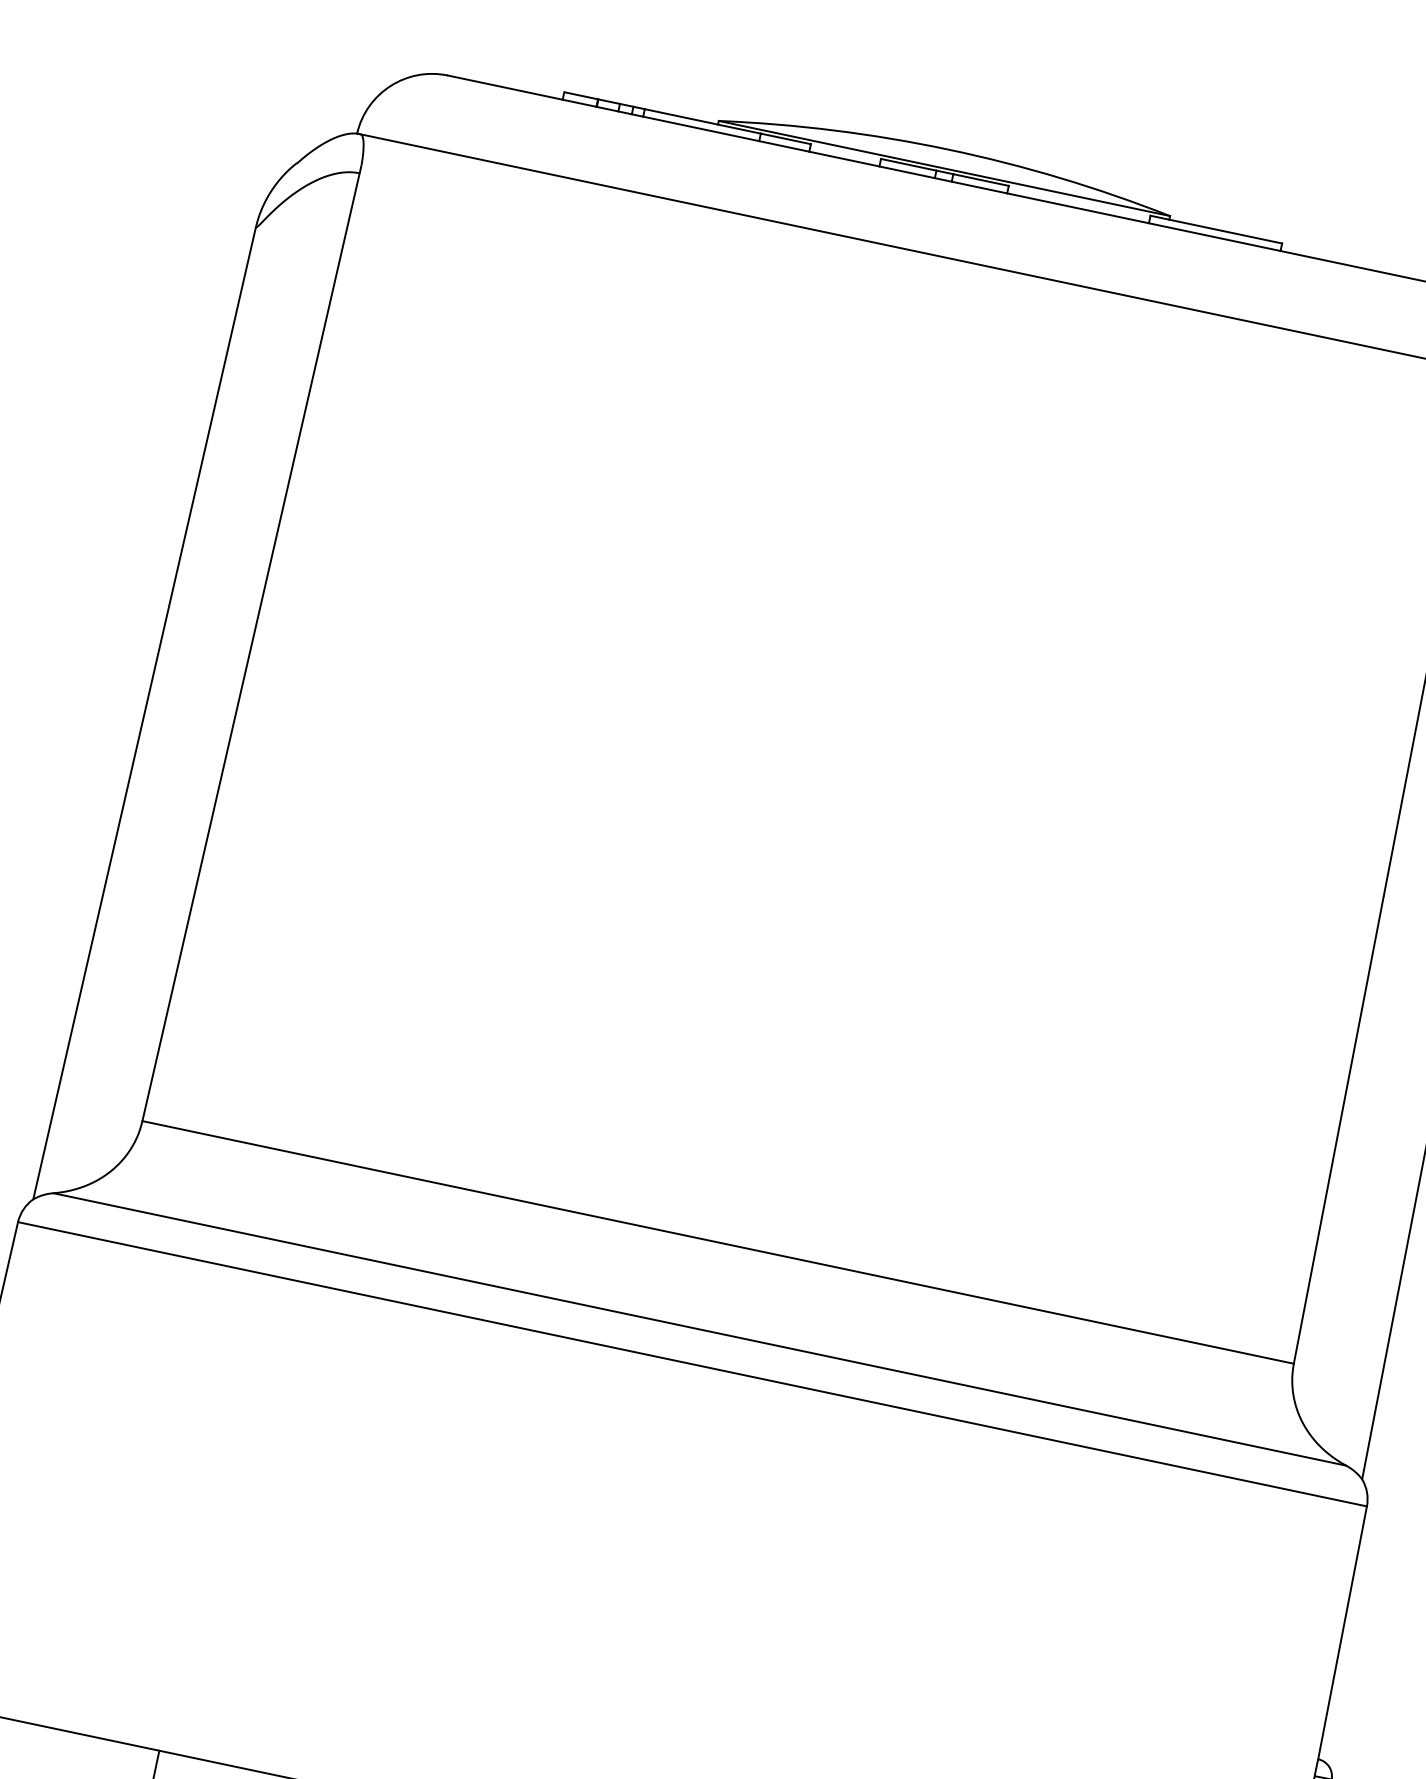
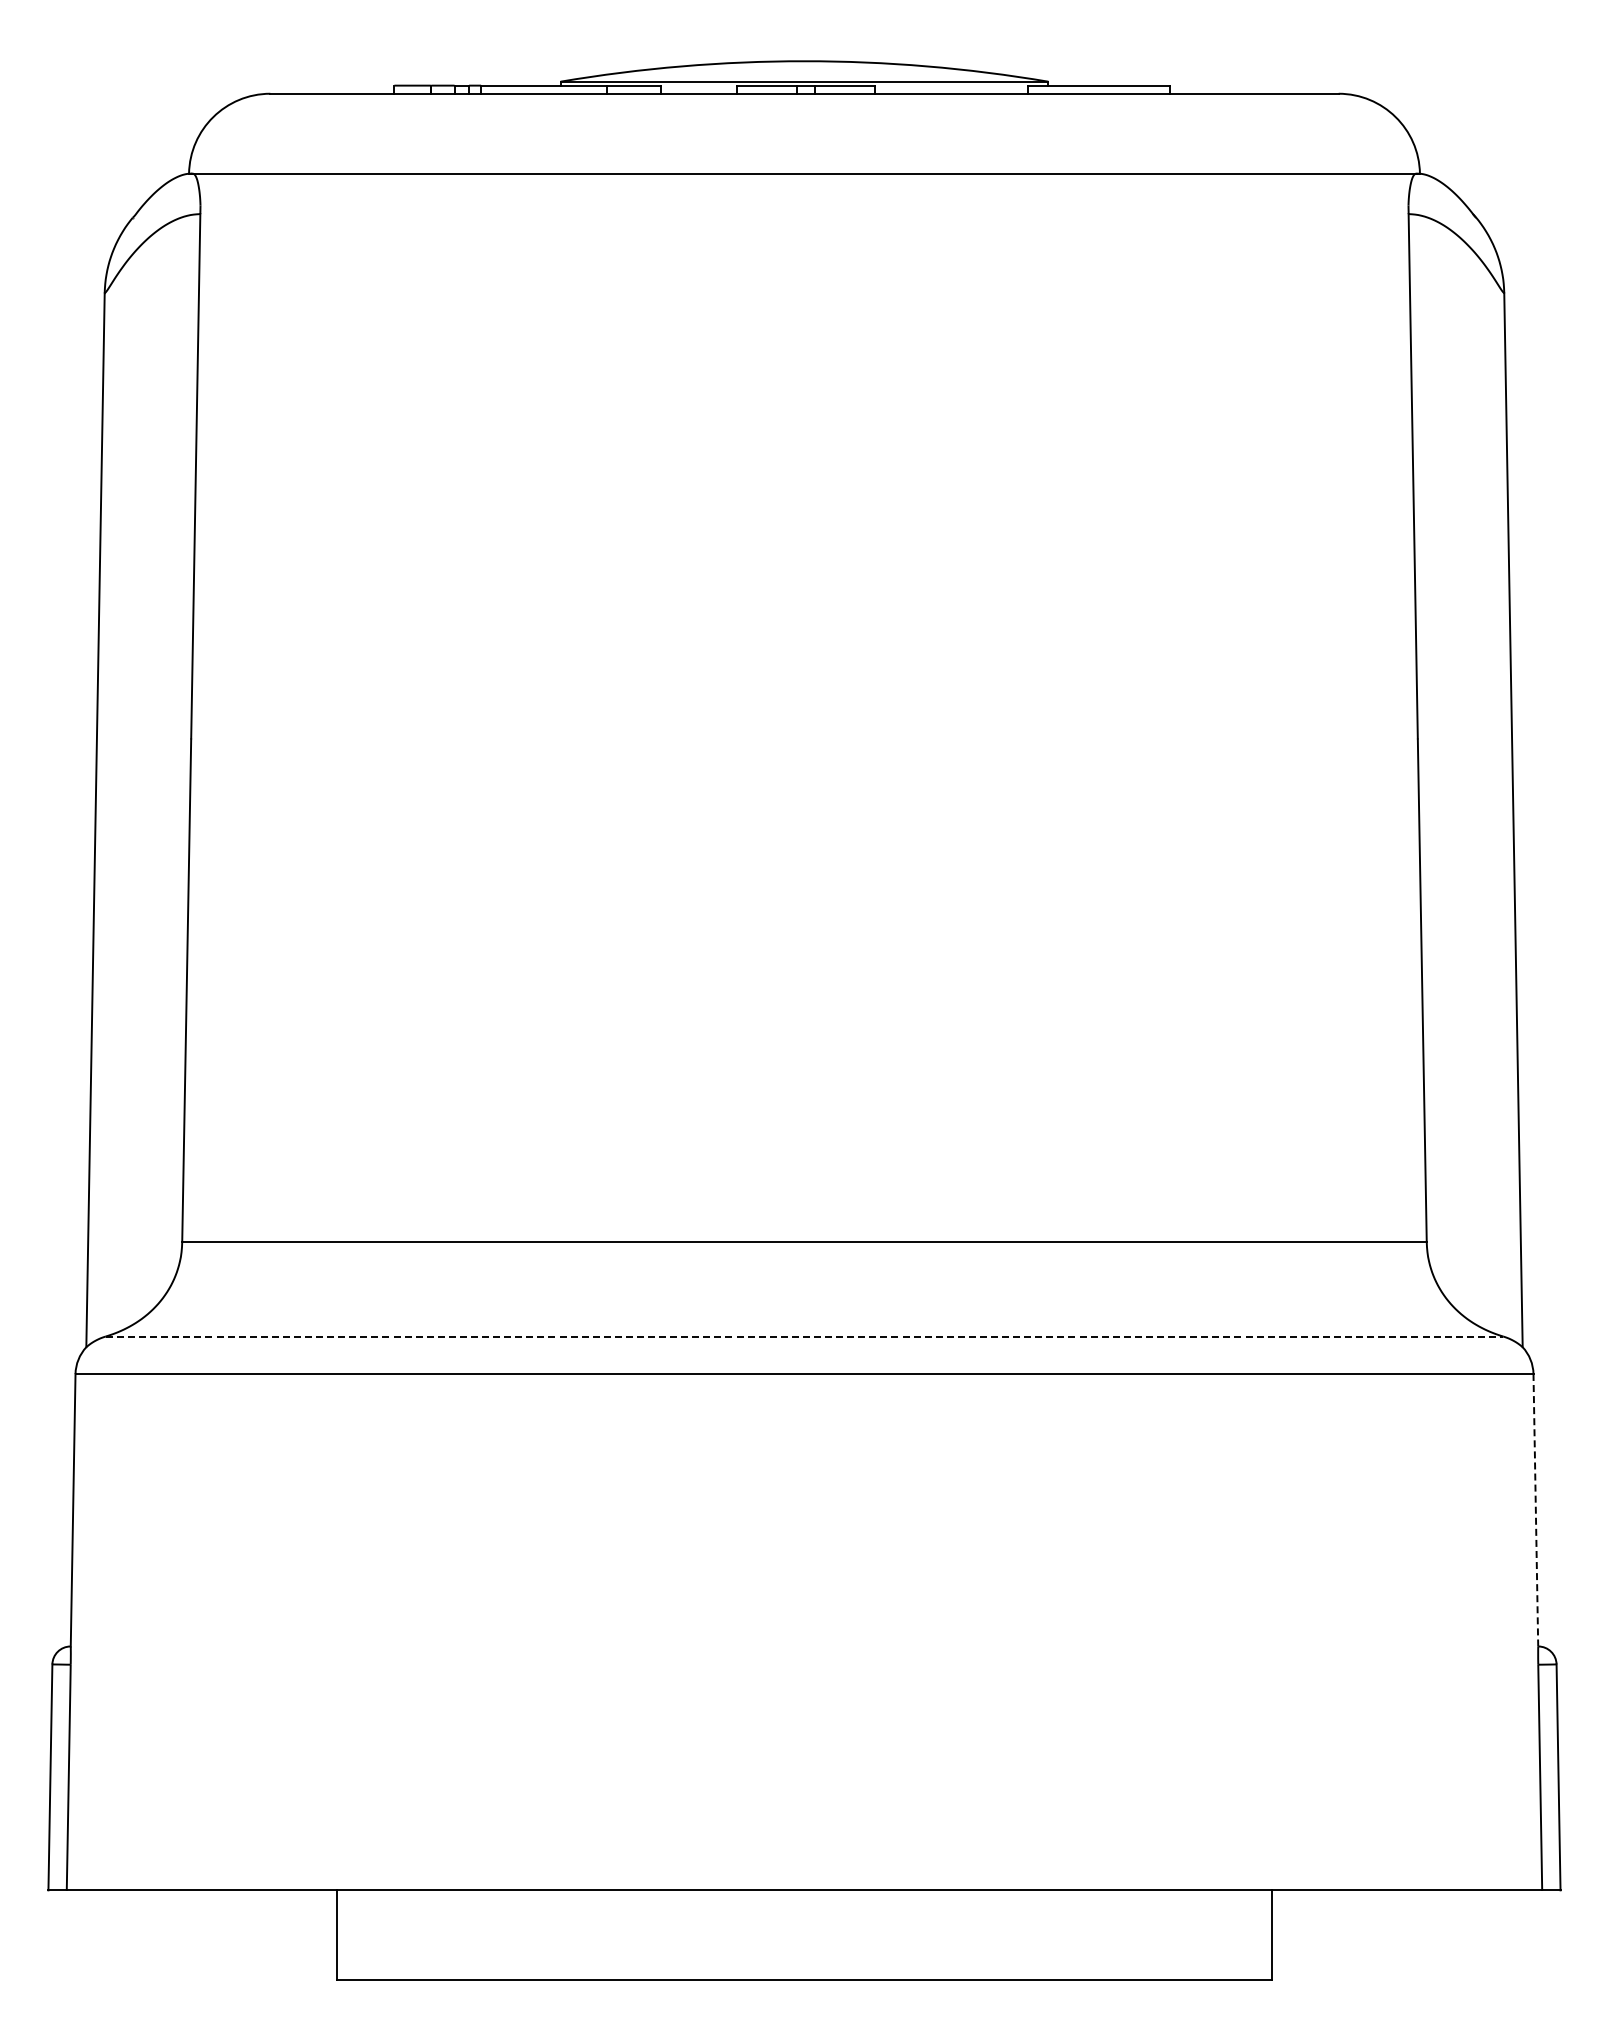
line: (699, 1329) -> (804, 1336), solid -> dashed
line: (1342, 1632) -> (1535, 1509), solid -> dashed

